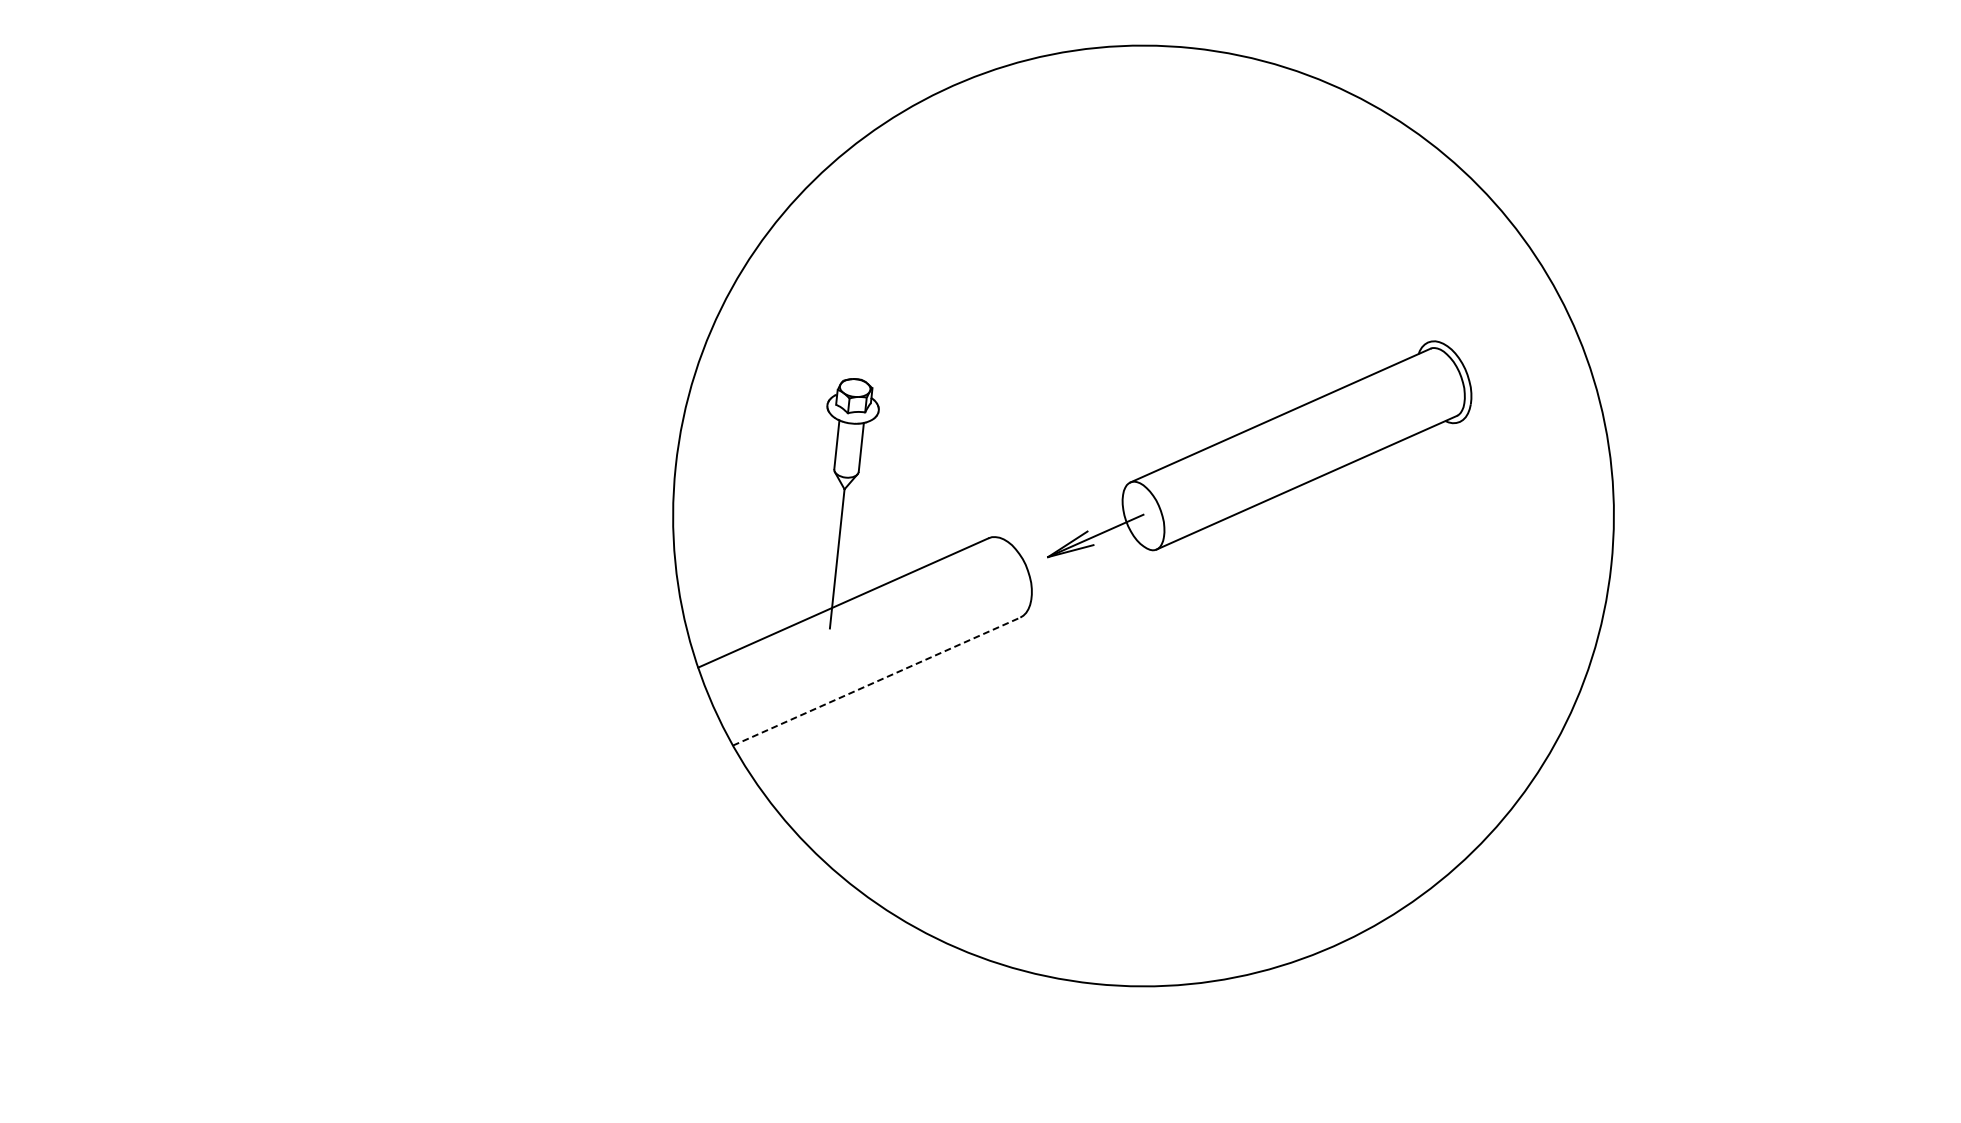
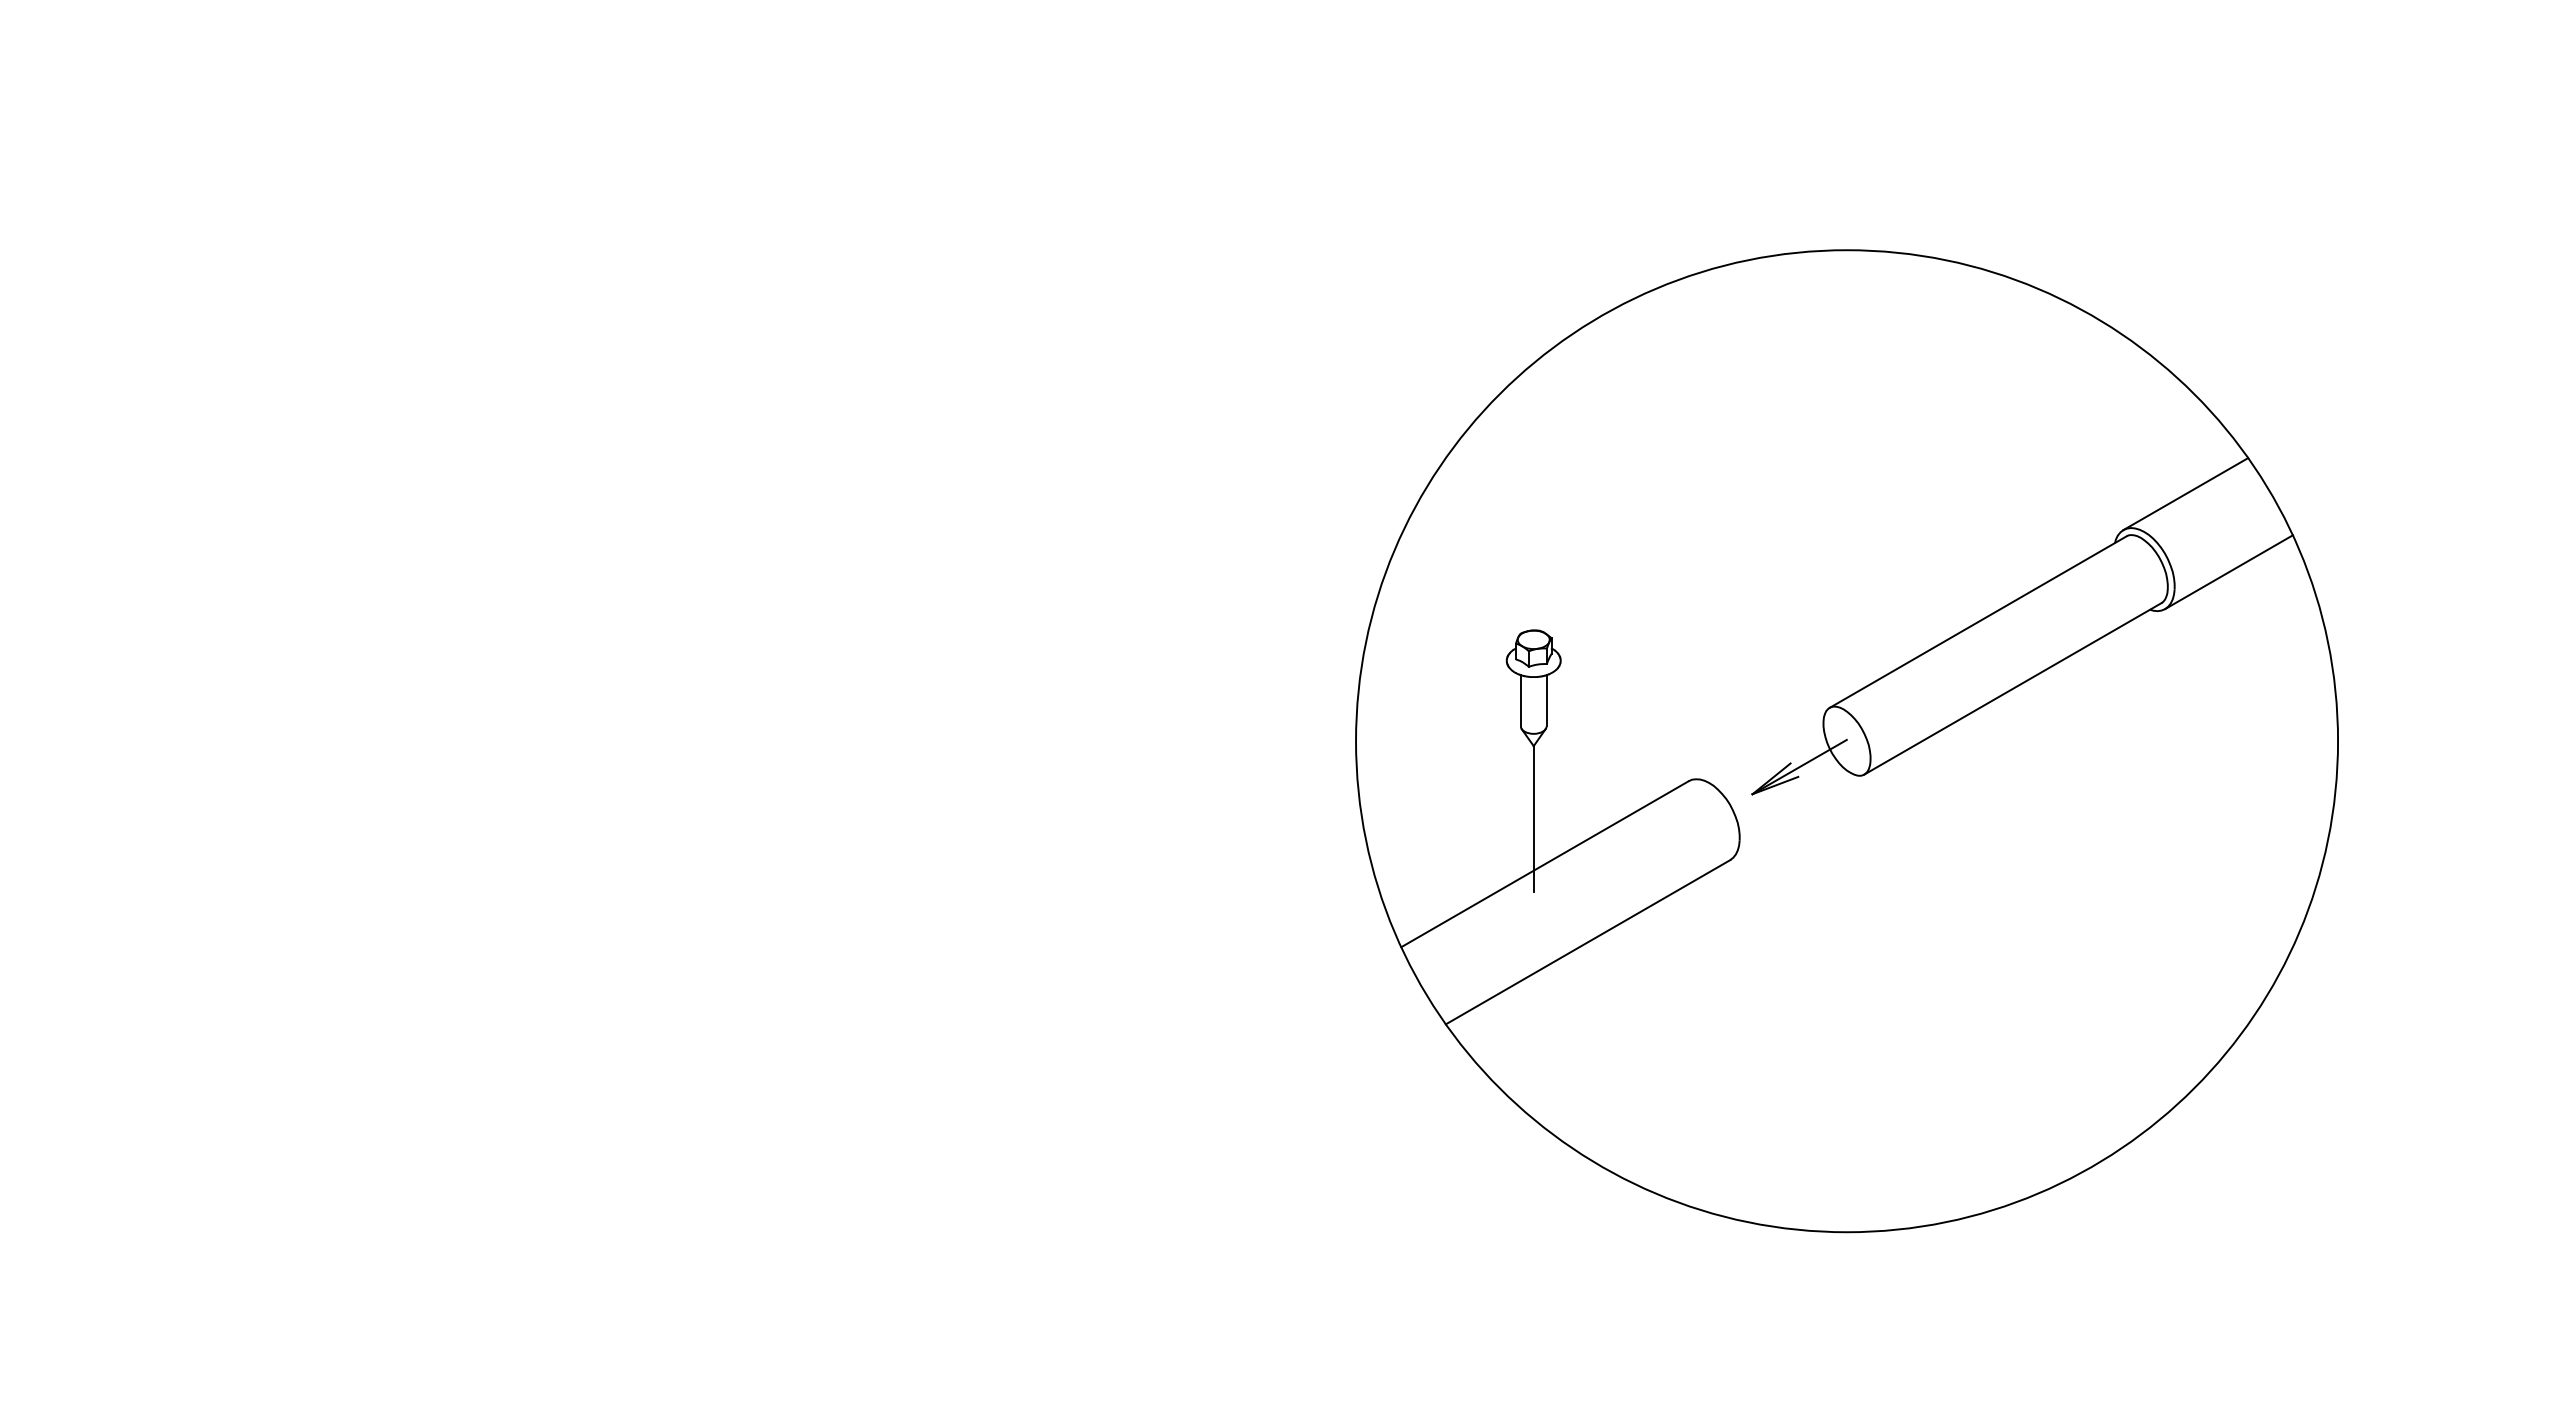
line: (1490, 314) -> (2185, 494), added
line: (1523, 393) -> (2228, 572), added
line: (877, 680) -> (1588, 941), dashed -> solid

